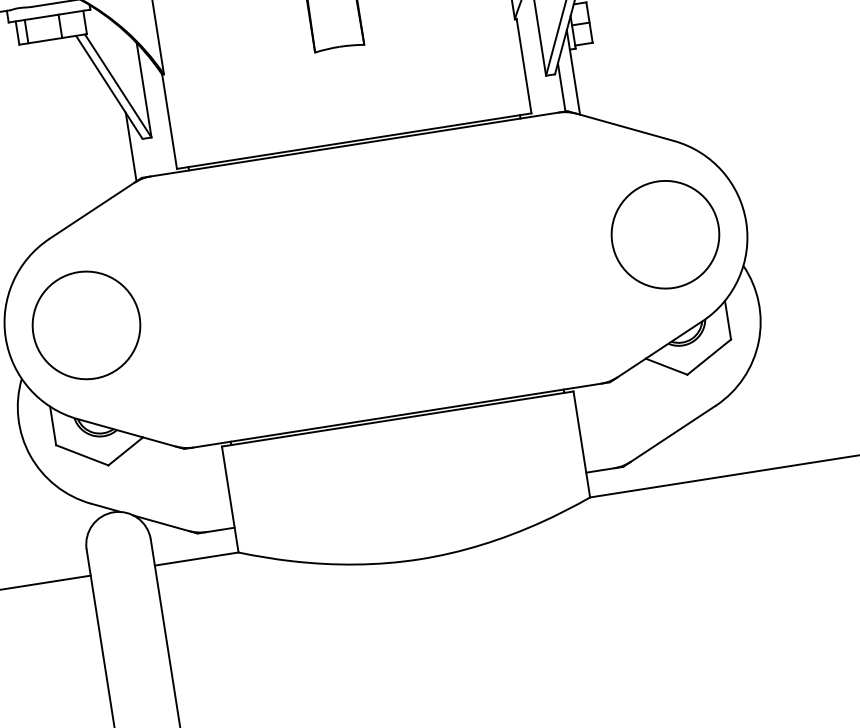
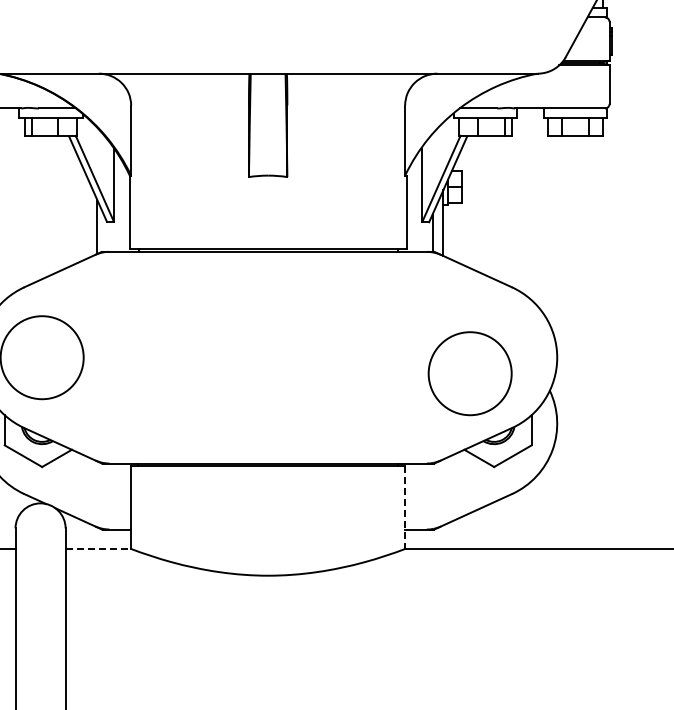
circle: (664, 234) -> (469, 373), moved
line: (582, 445) -> (405, 508), solid -> dashed
line: (196, 558) -> (98, 548), solid -> dashed

